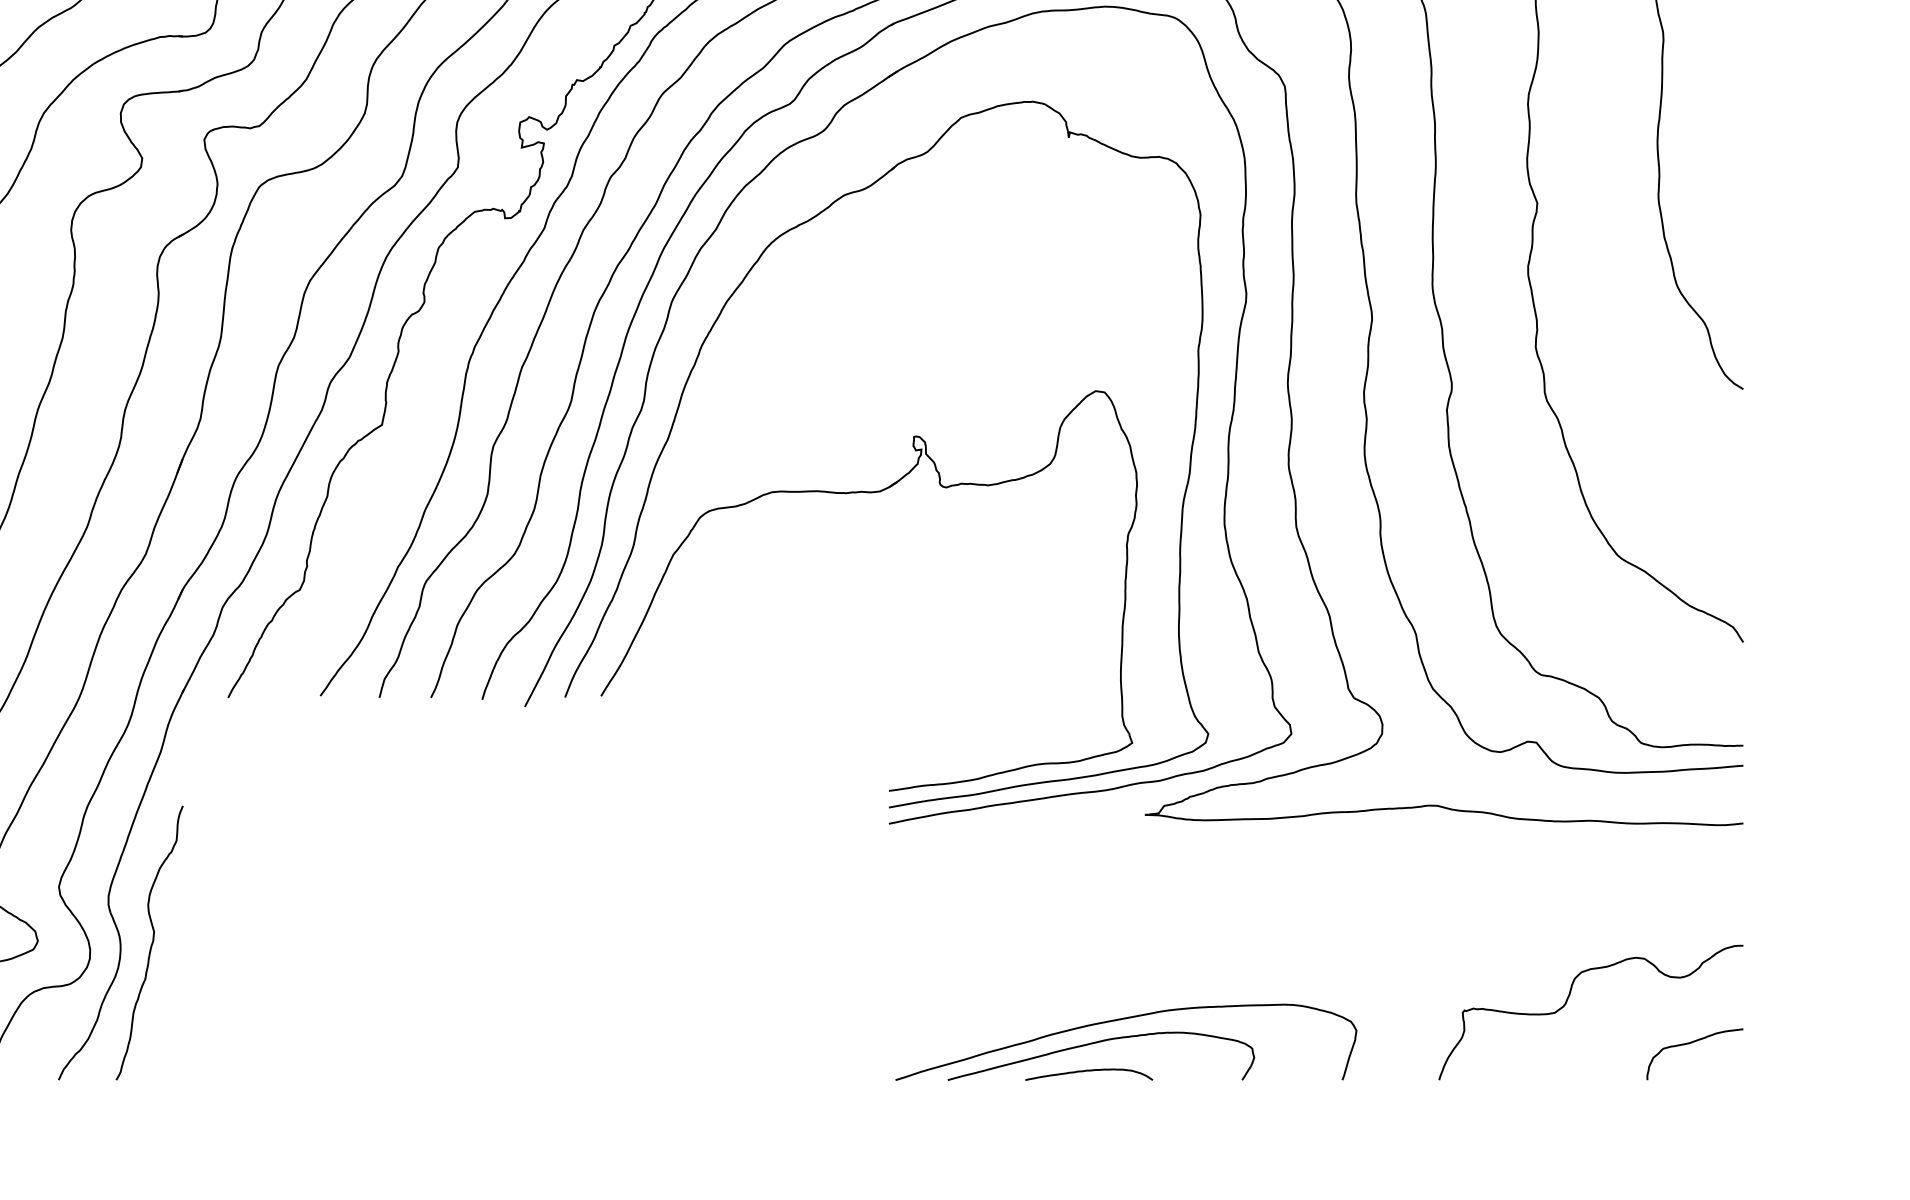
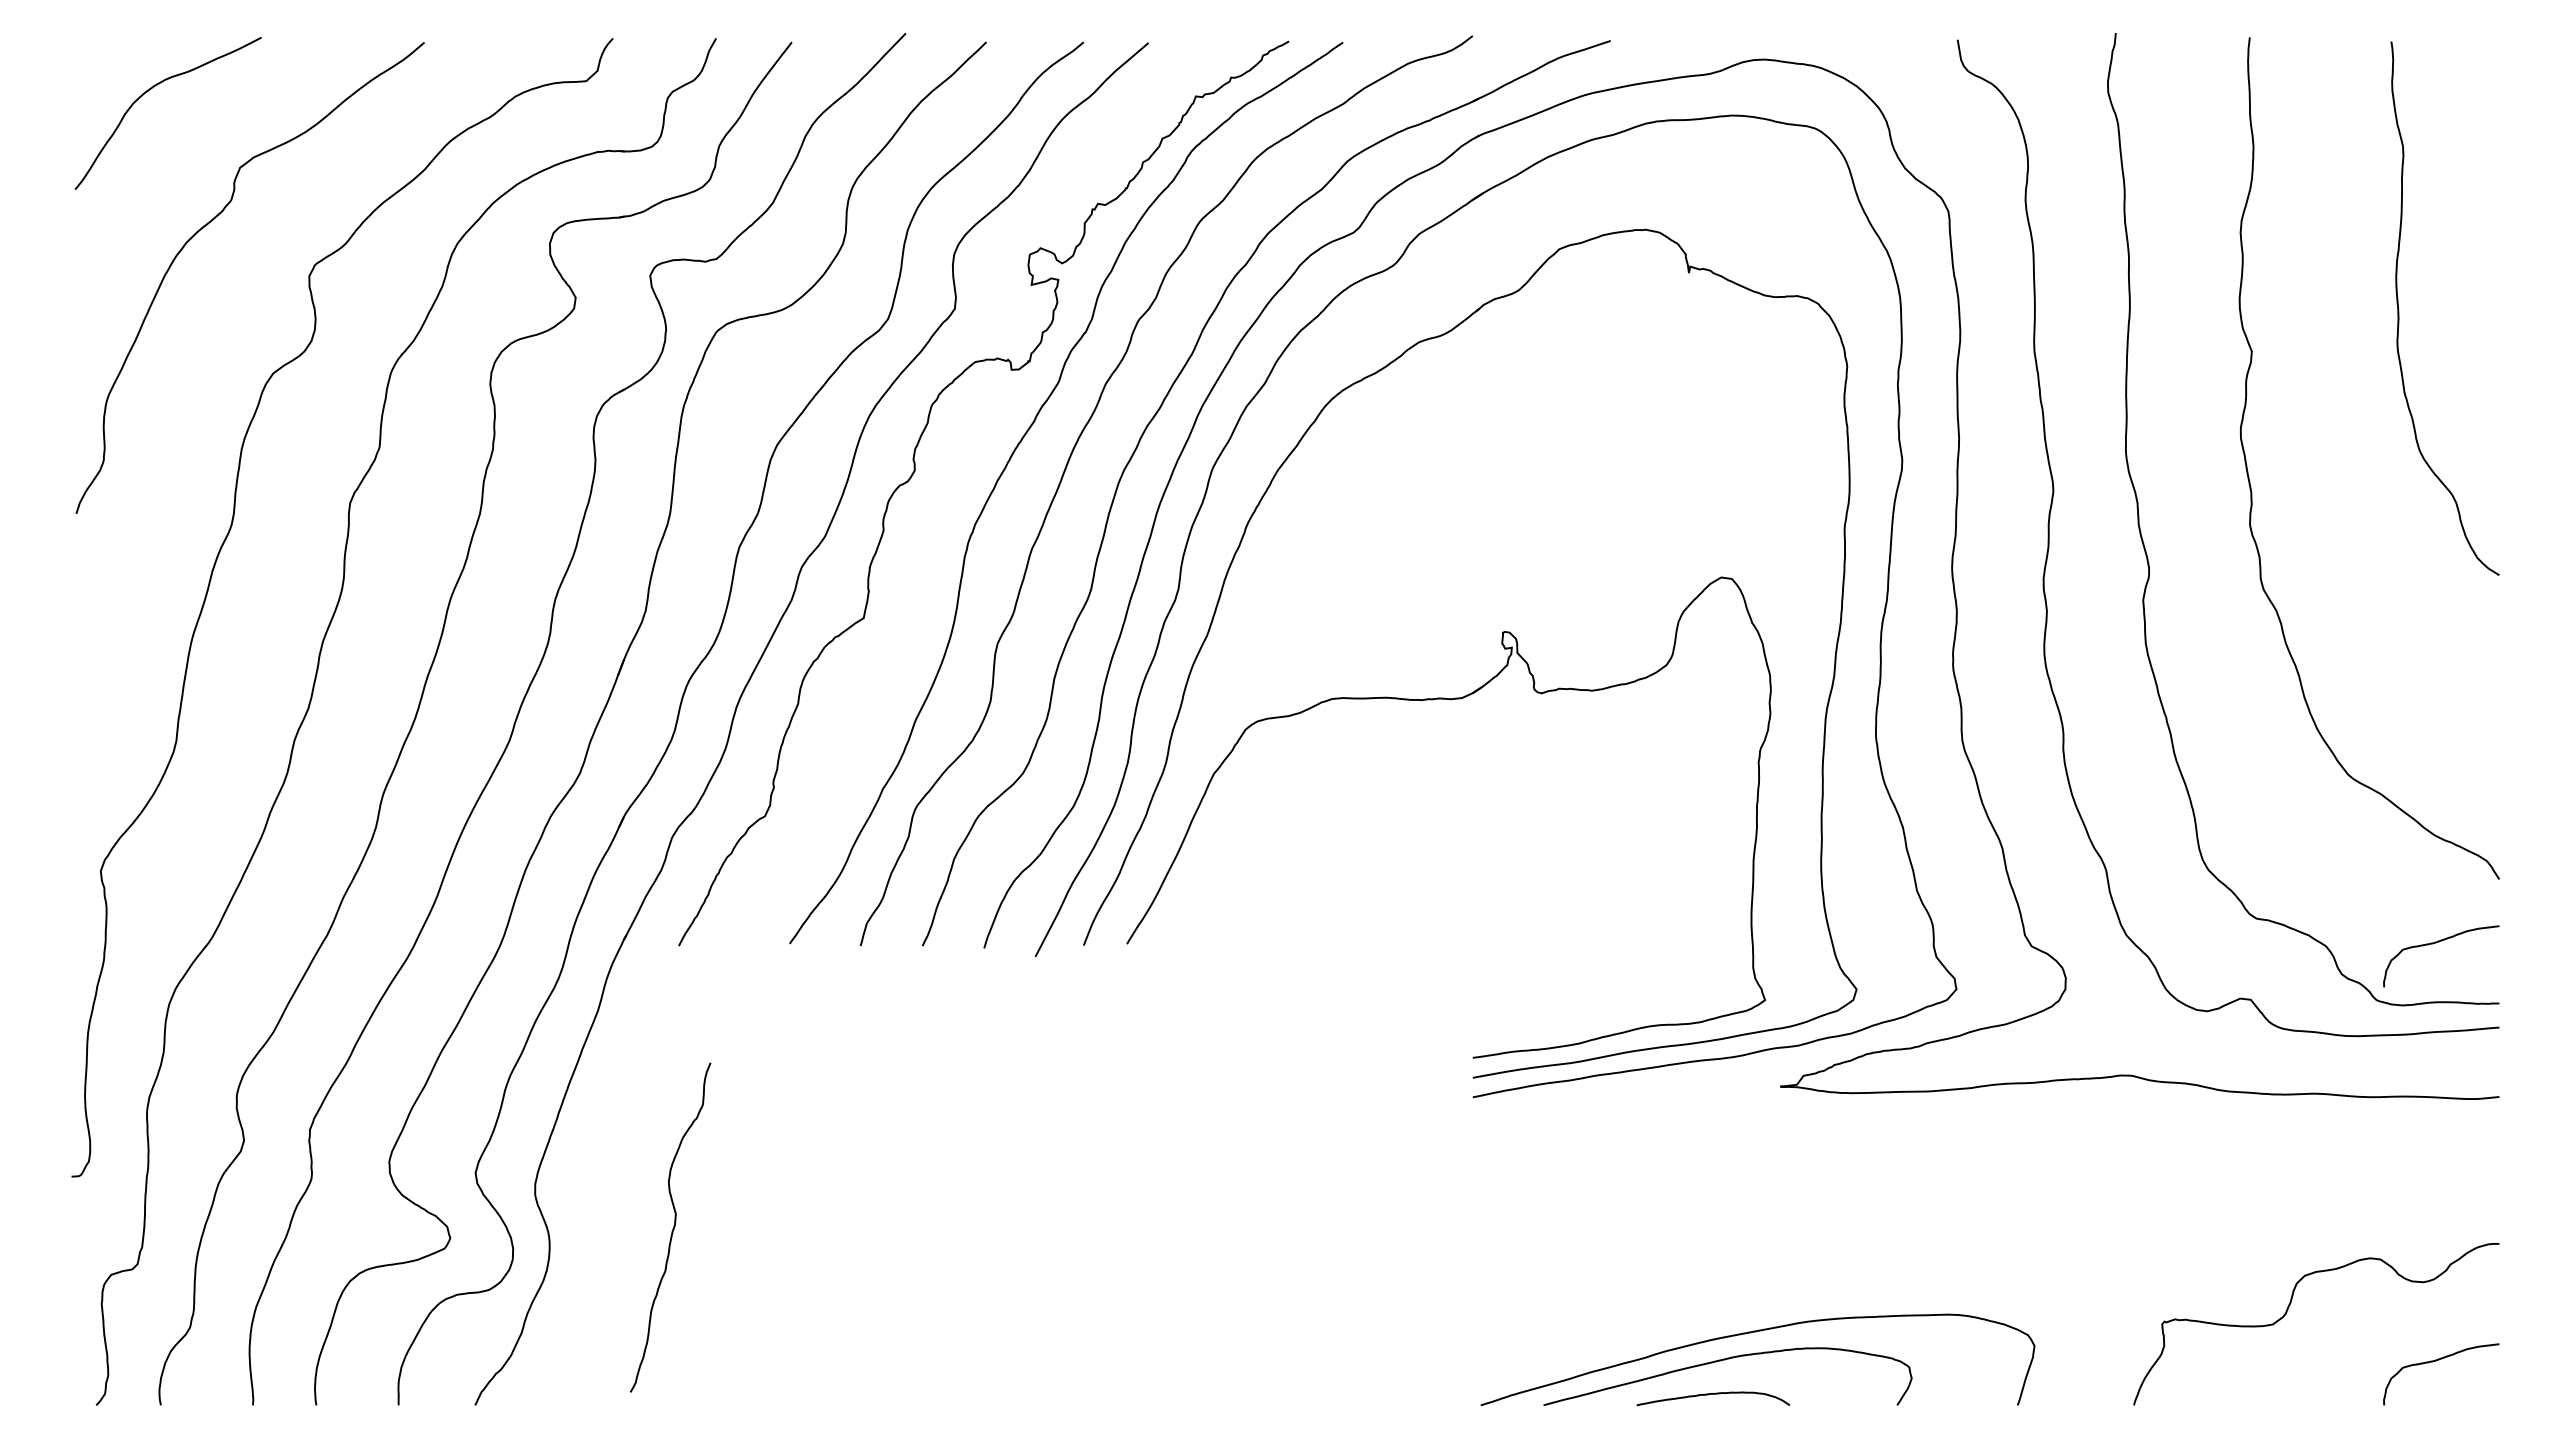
curve: (1691, 695) -> (2436, 943), added
curve: (151, 943) -> (672, 1228), moved

